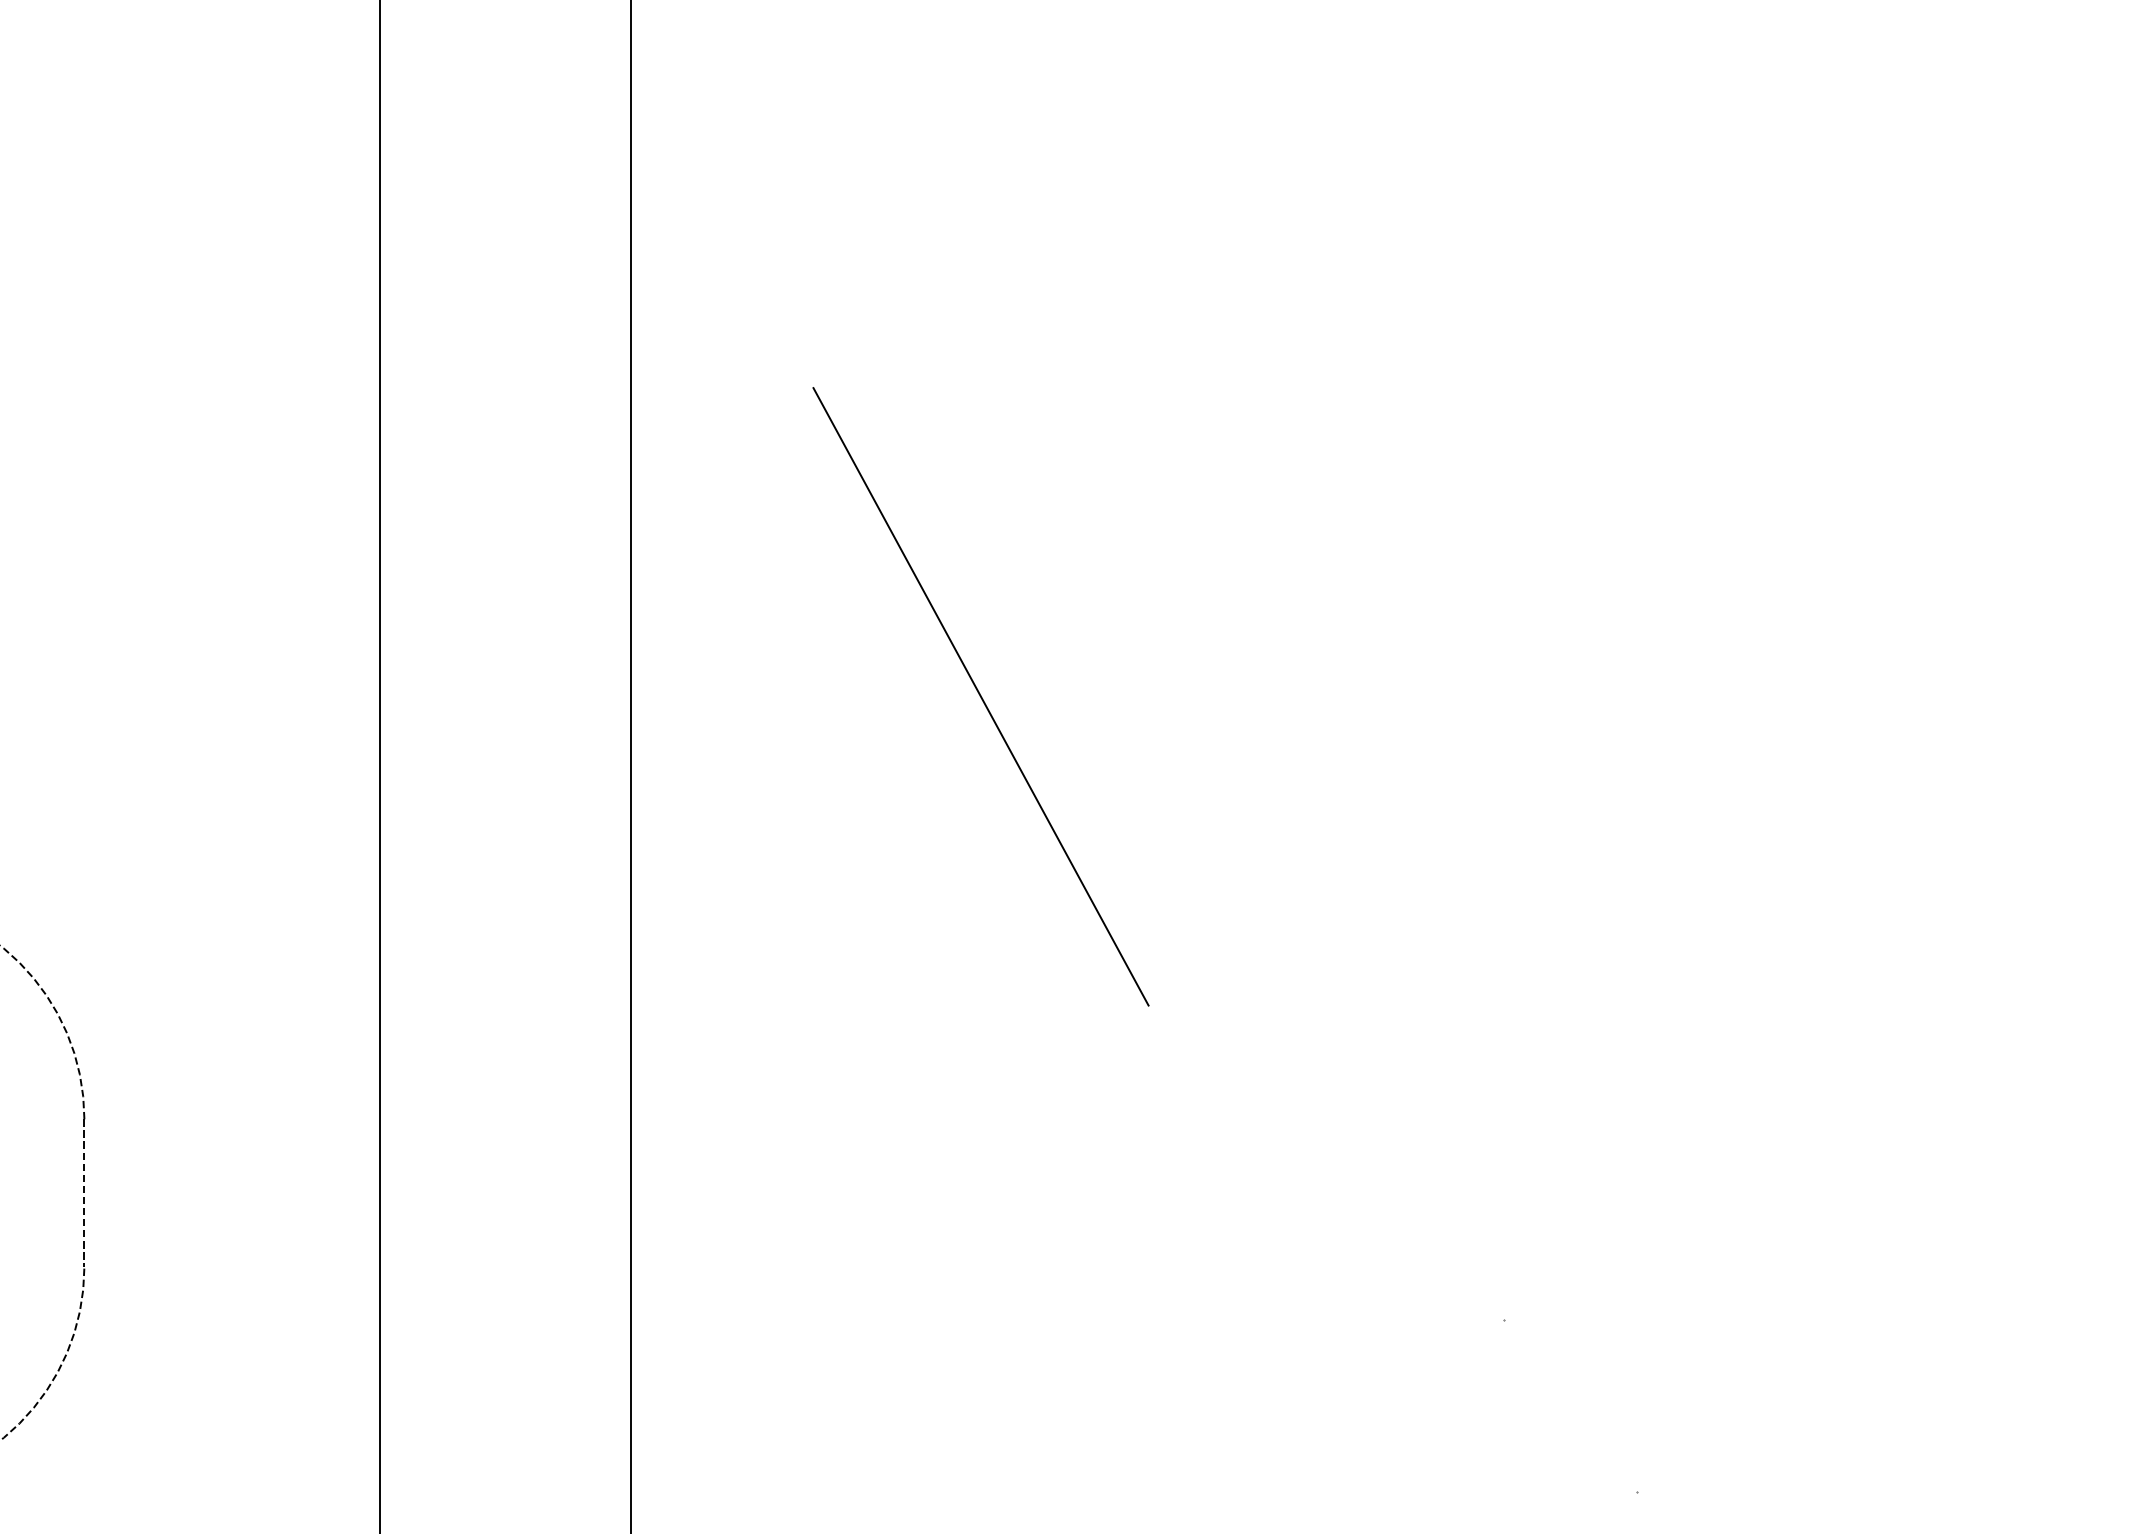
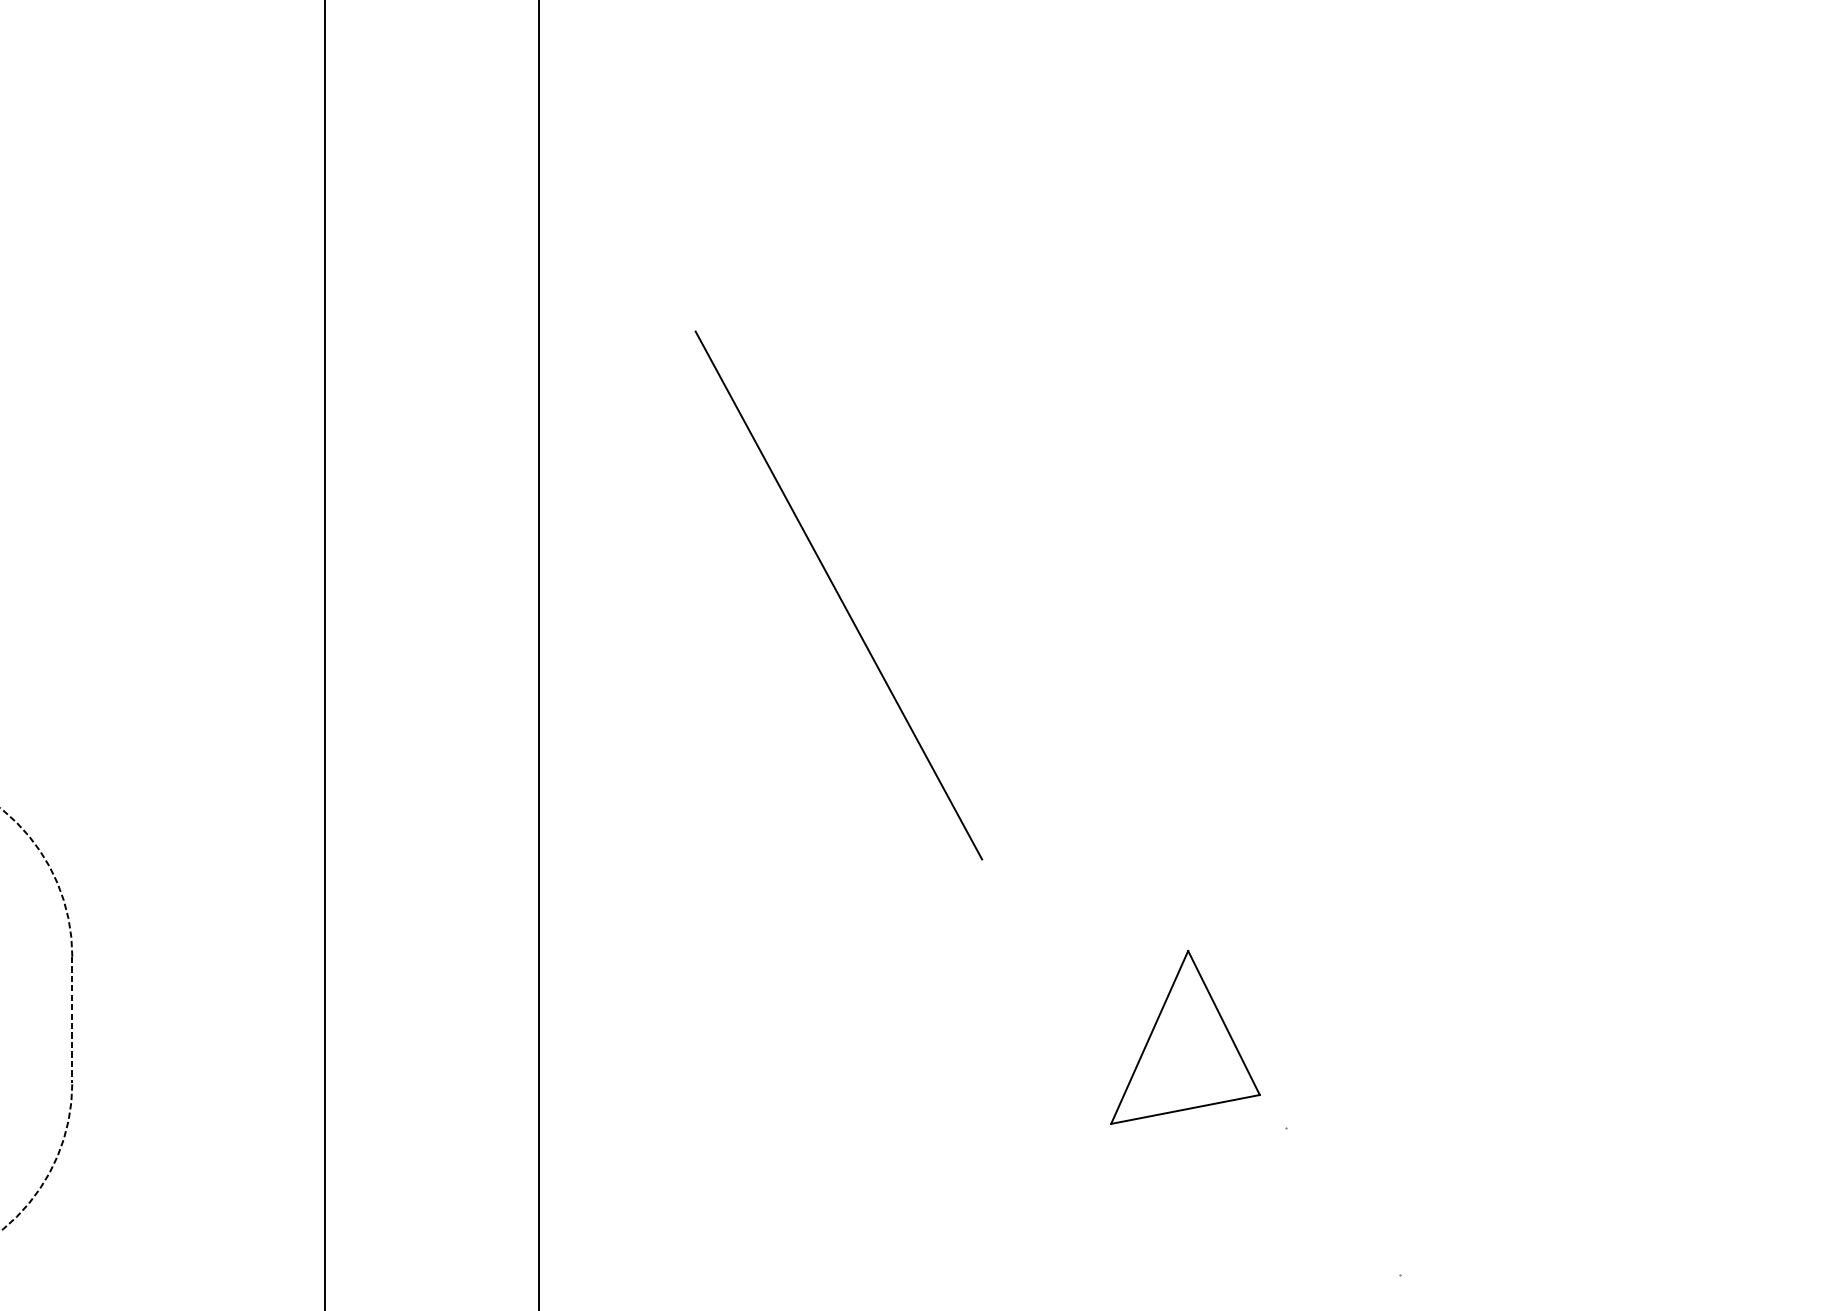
part: (1386, 1213) -> (1185, 1037), added

